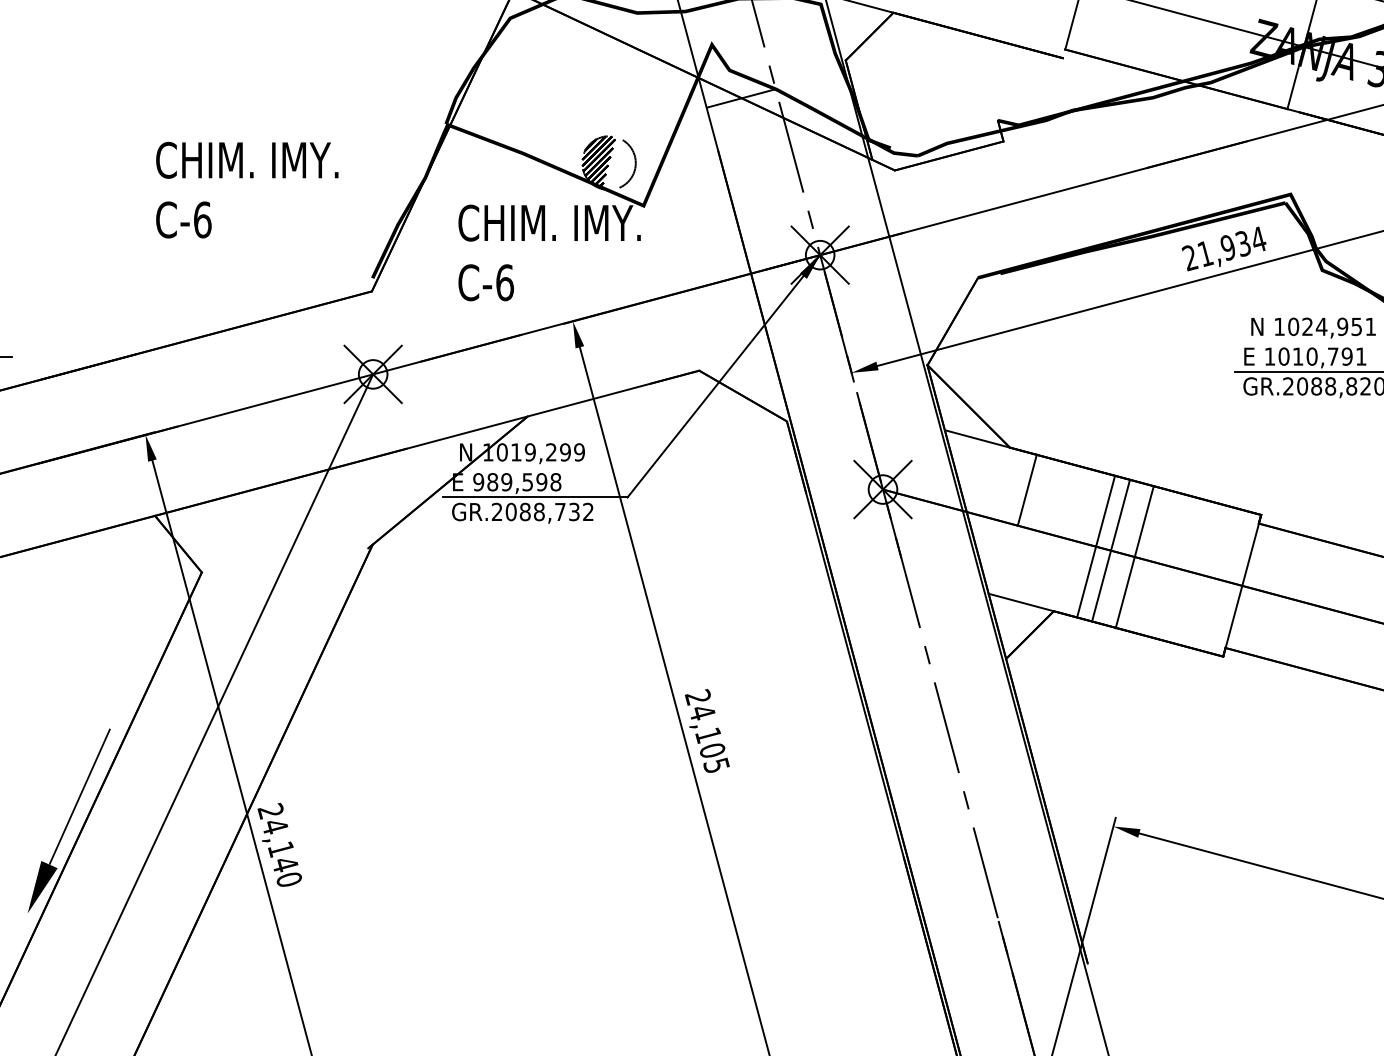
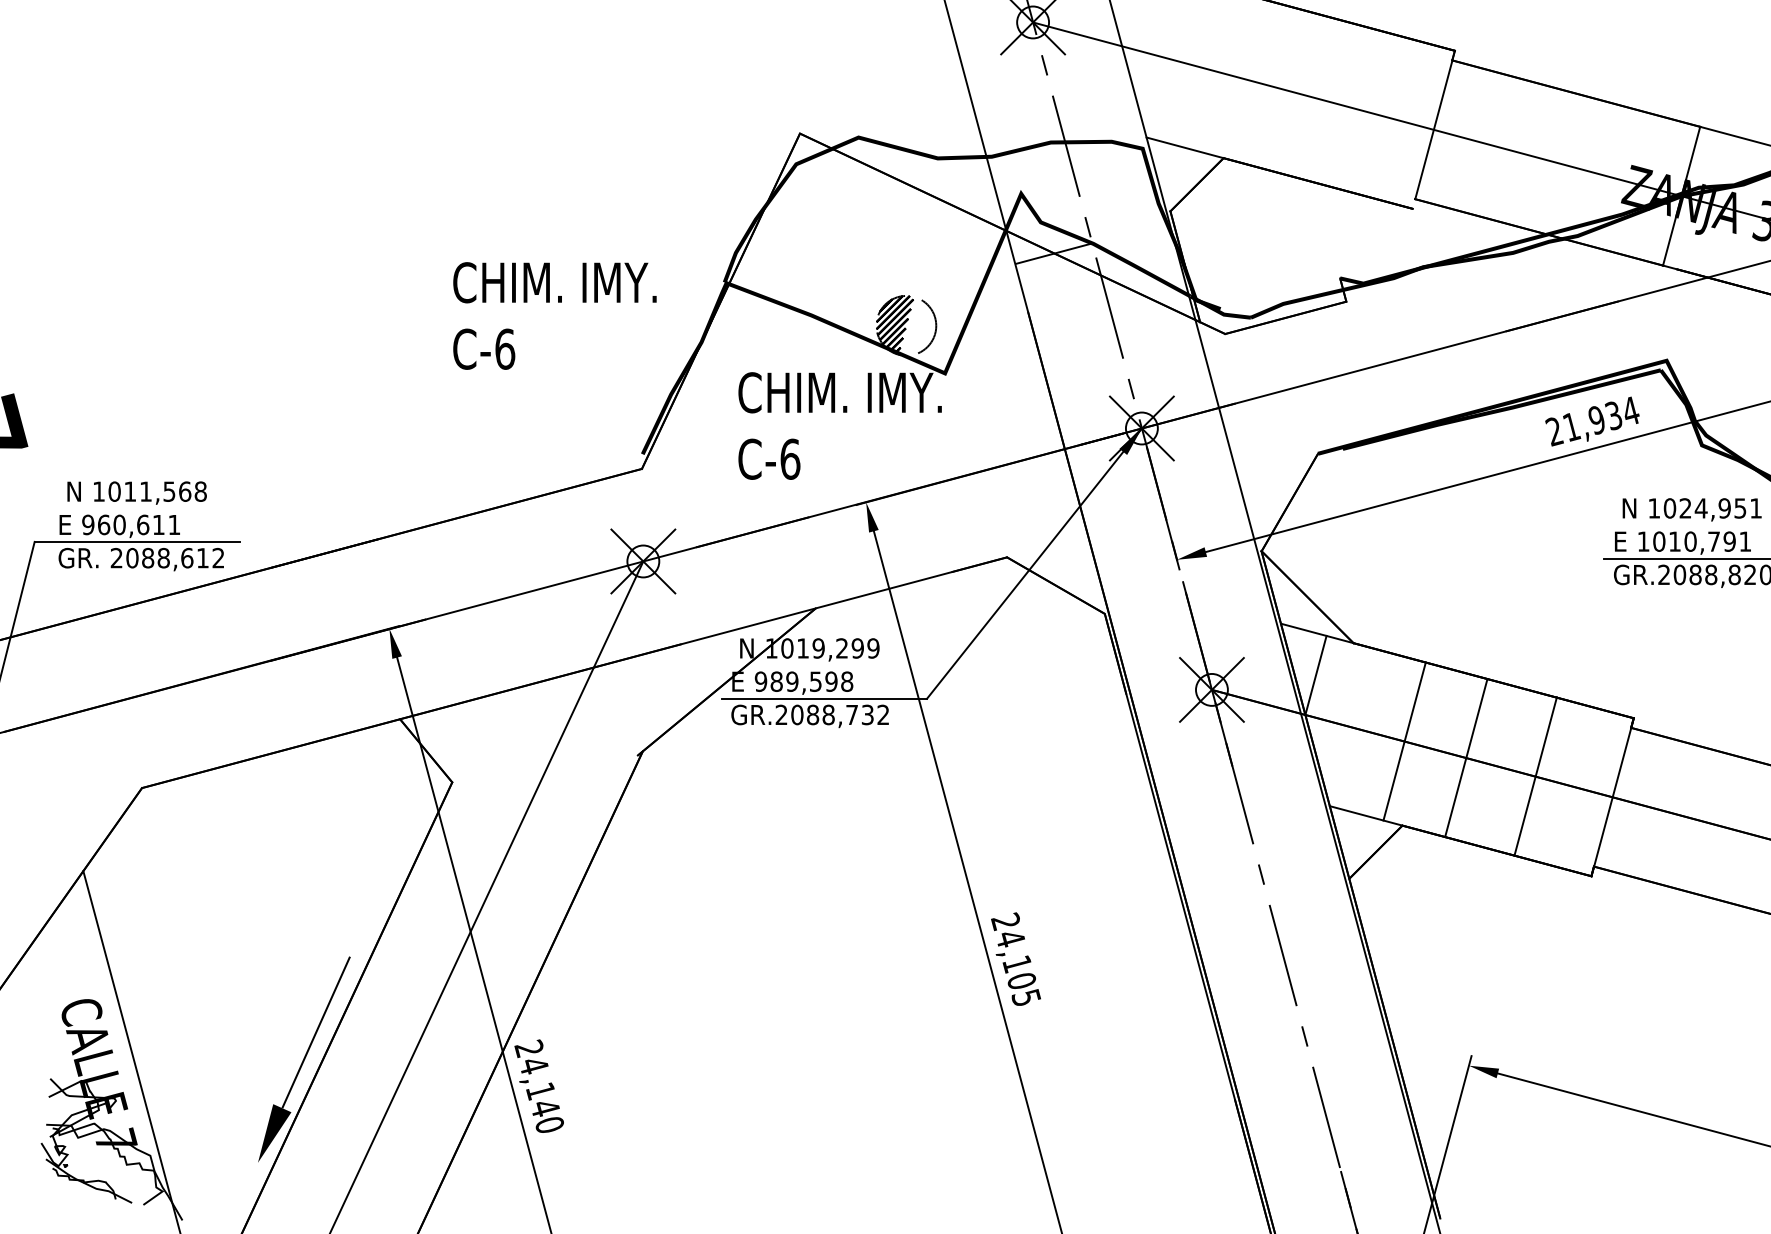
text: (246, 189) -> (554, 315), moved
line: (1026, 489) -> (1315, 674), moved
line: (1095, 546) -> (1404, 741), moved
line: (1134, 557) -> (1535, 776), moved

